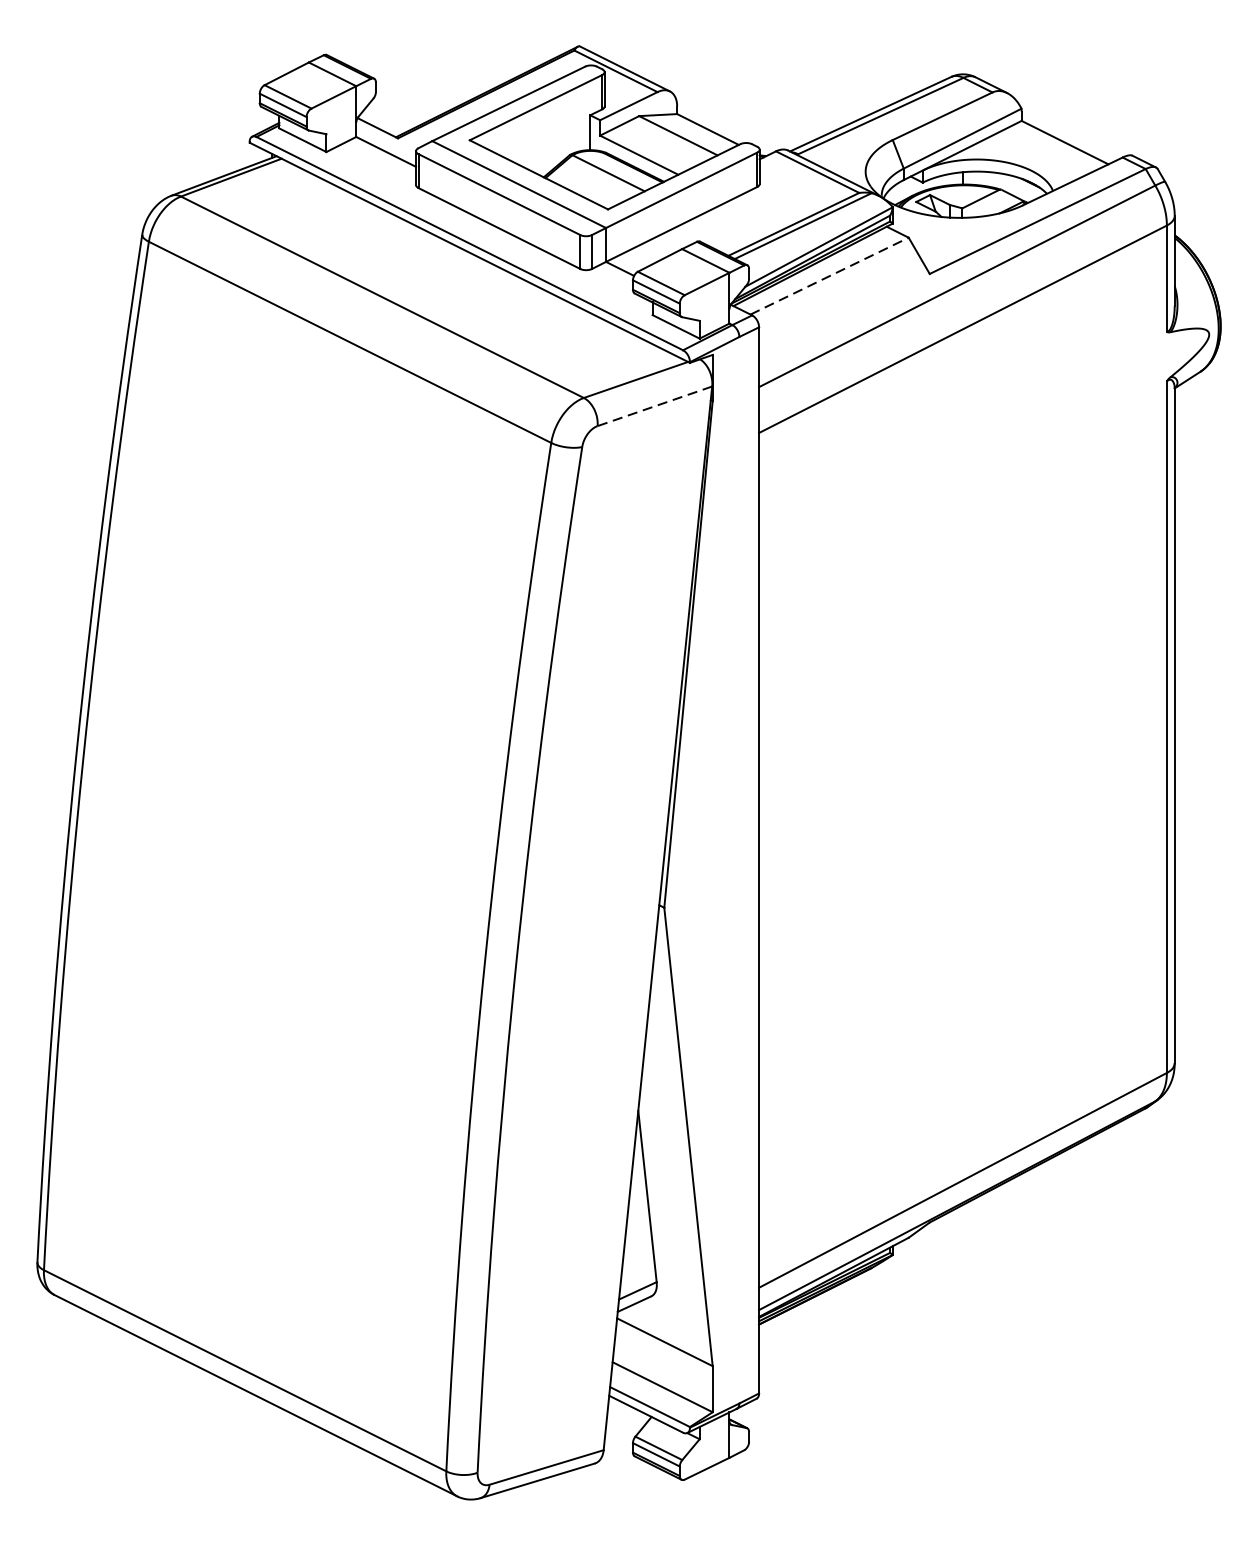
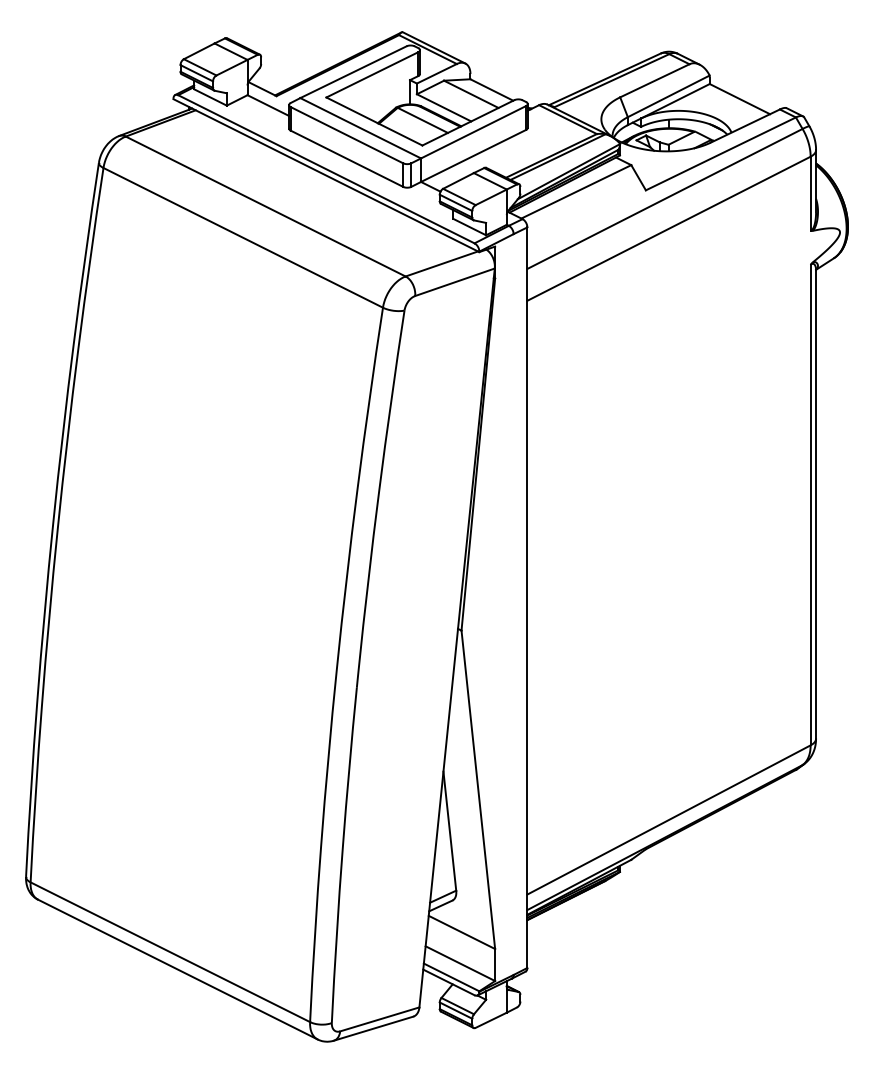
line: (829, 275) -> (576, 191), dashed -> solid
line: (654, 406) -> (454, 282), dashed -> solid

